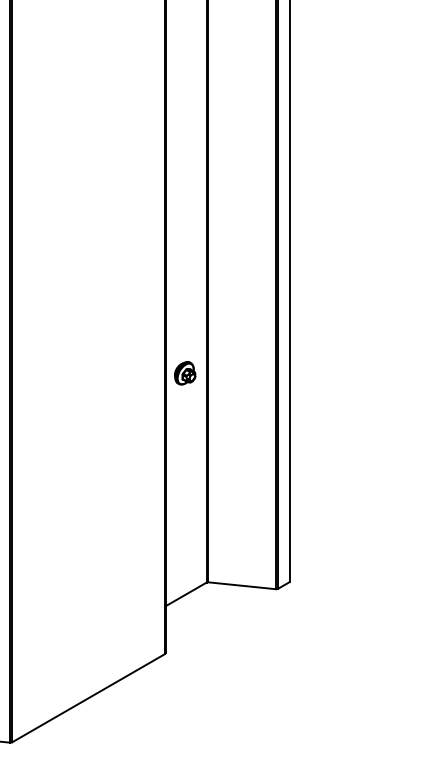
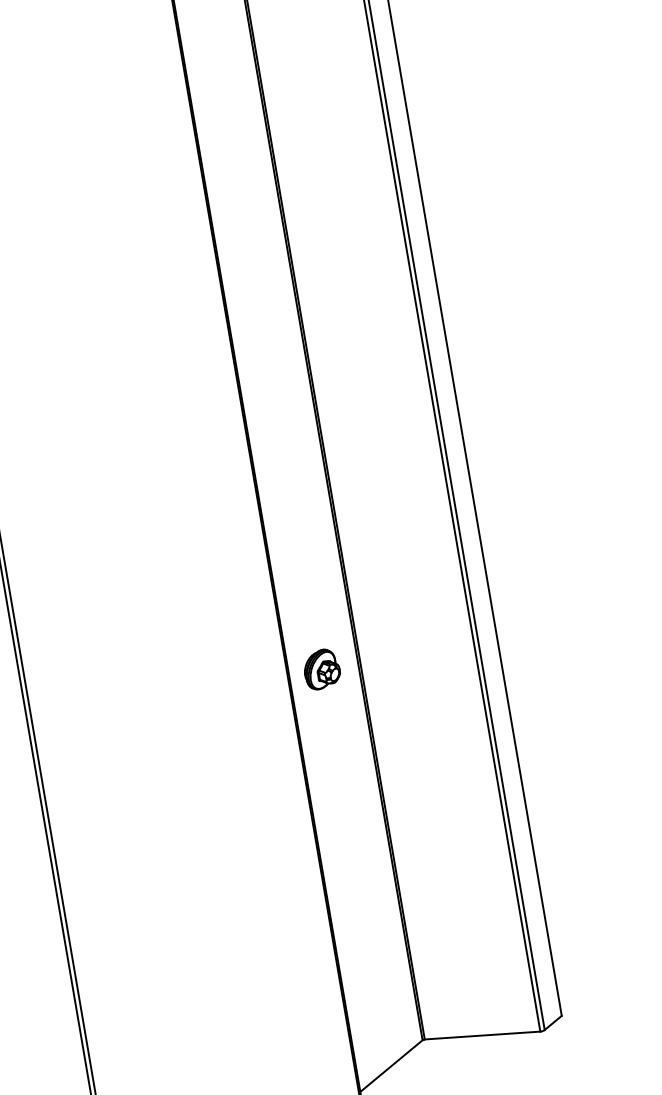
part: (185, 373) -> (322, 669), moved

